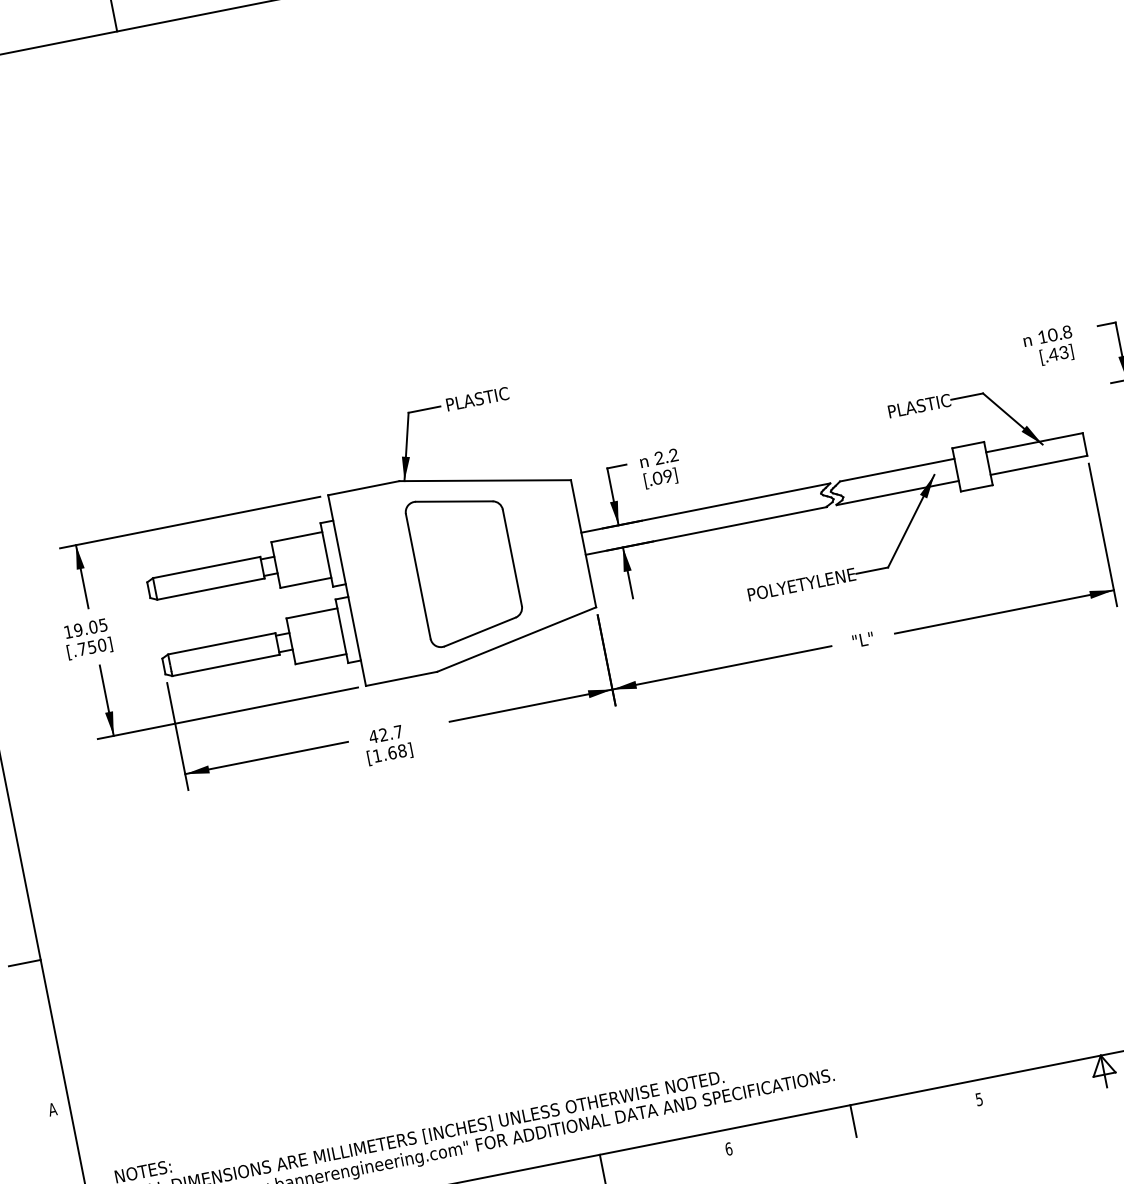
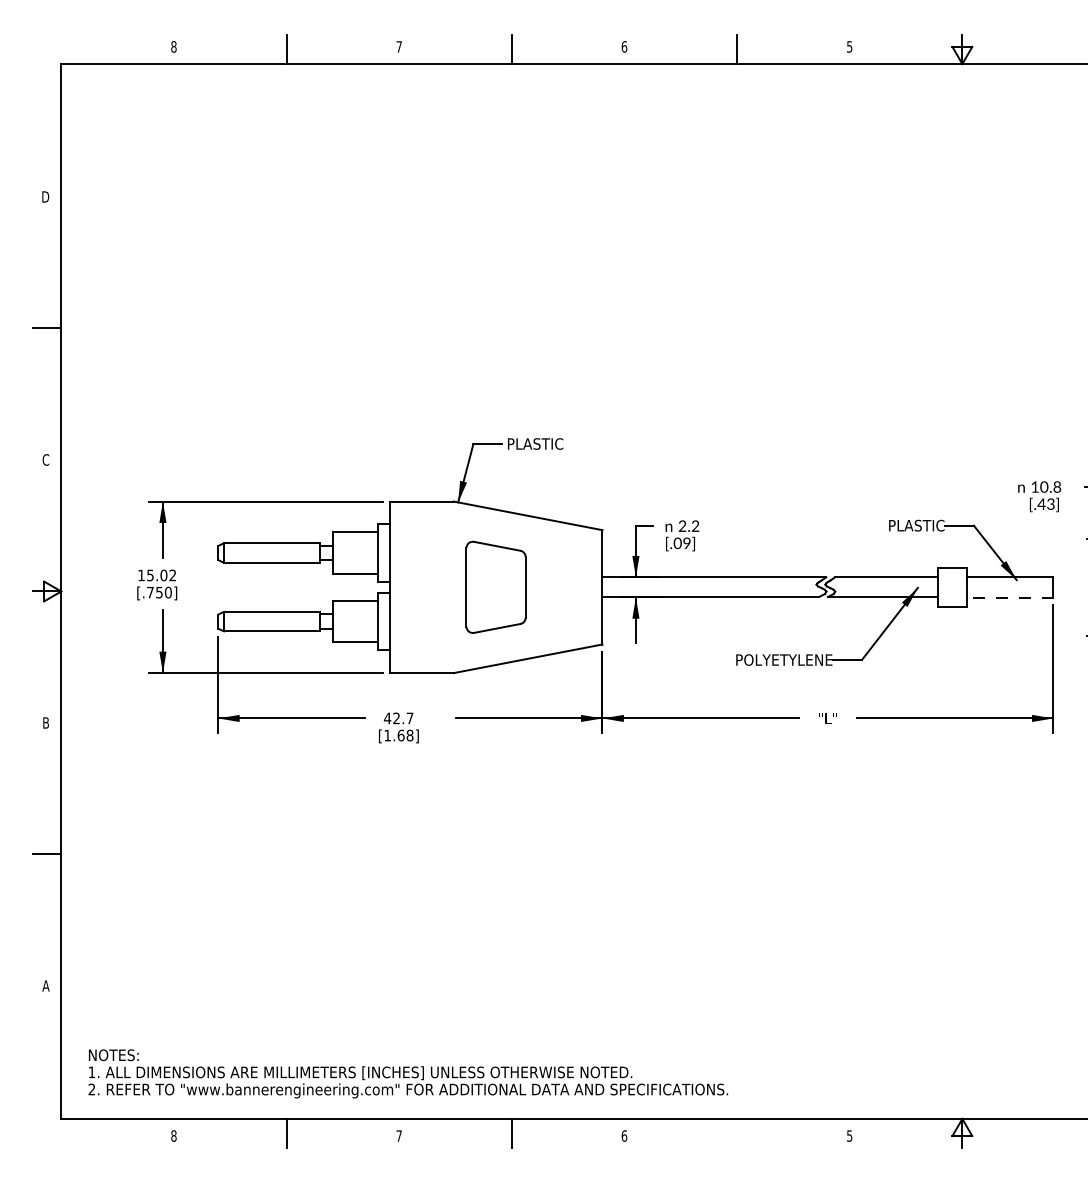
line: (1038, 465) -> (1009, 597), solid -> dashed
part: (464, 567) -> (495, 587), size x0.7
text: (90, 627) -> (161, 575), 19.05 -> 15.02
line: (853, 1120) -> (737, 1132), removed

